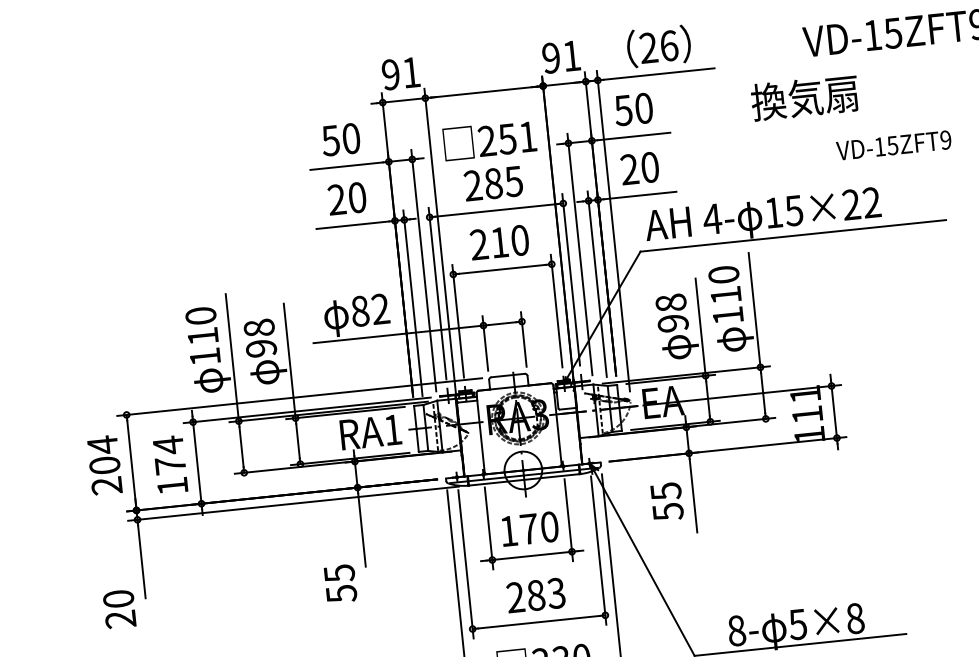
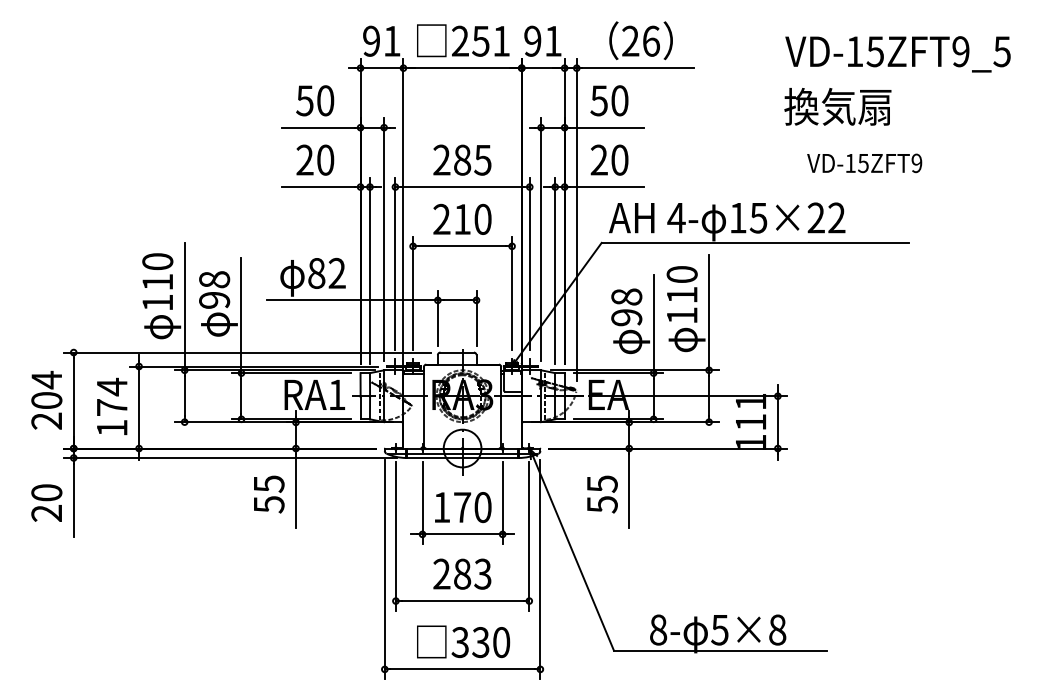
text: (804, 97) -> (837, 106), moved
text: (490, 140) -> (463, 40), moved
text: (340, 583) -> (269, 494), moved
text: (119, 608) -> (46, 502), moved

